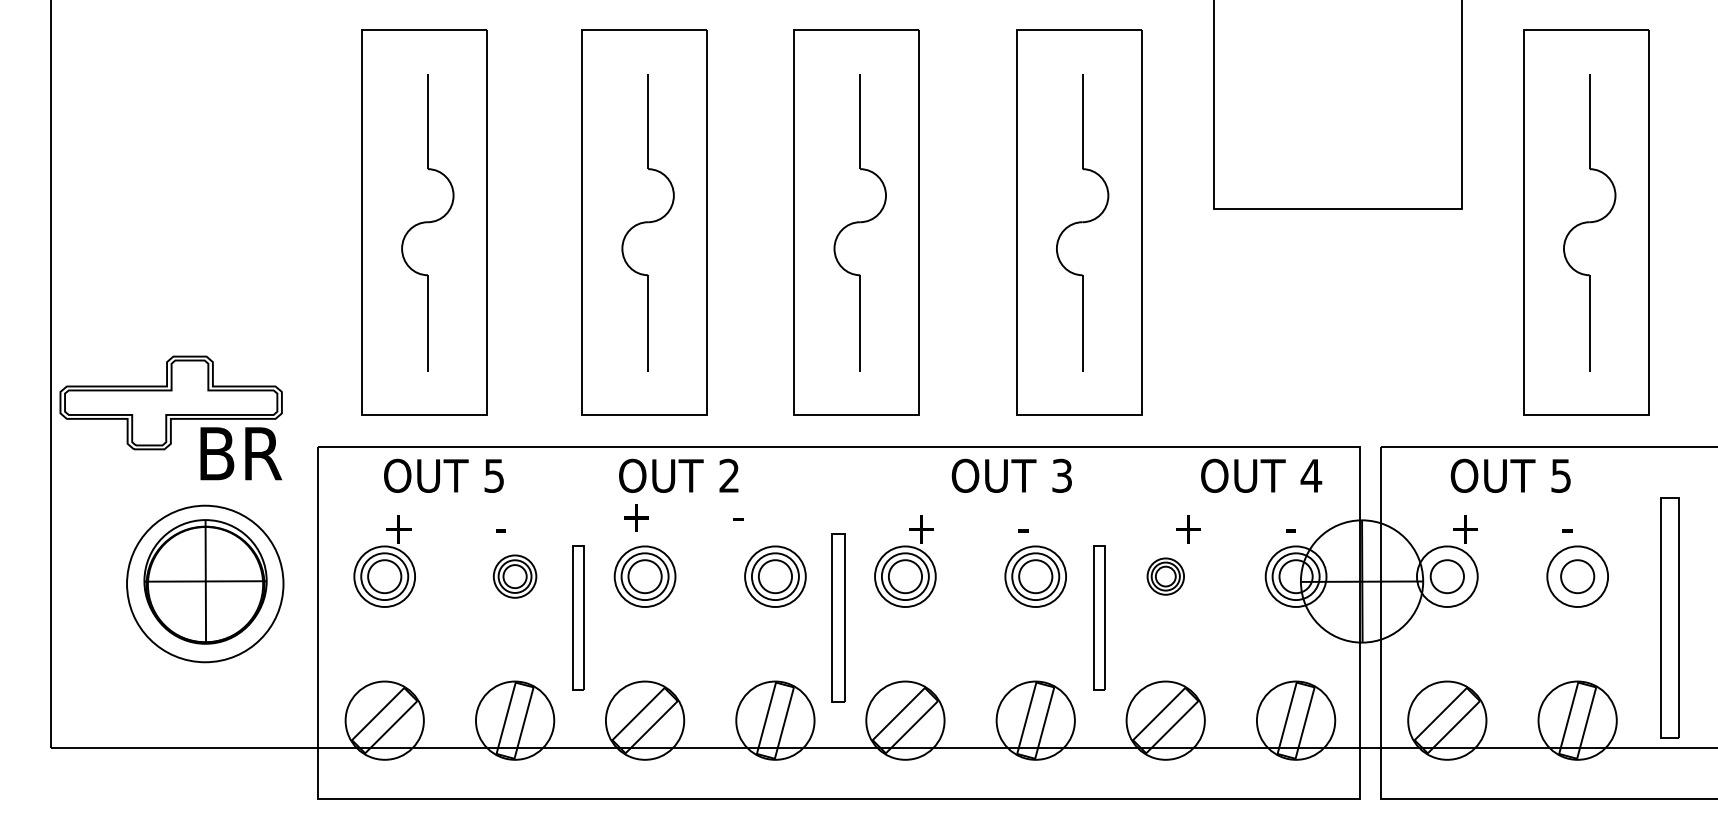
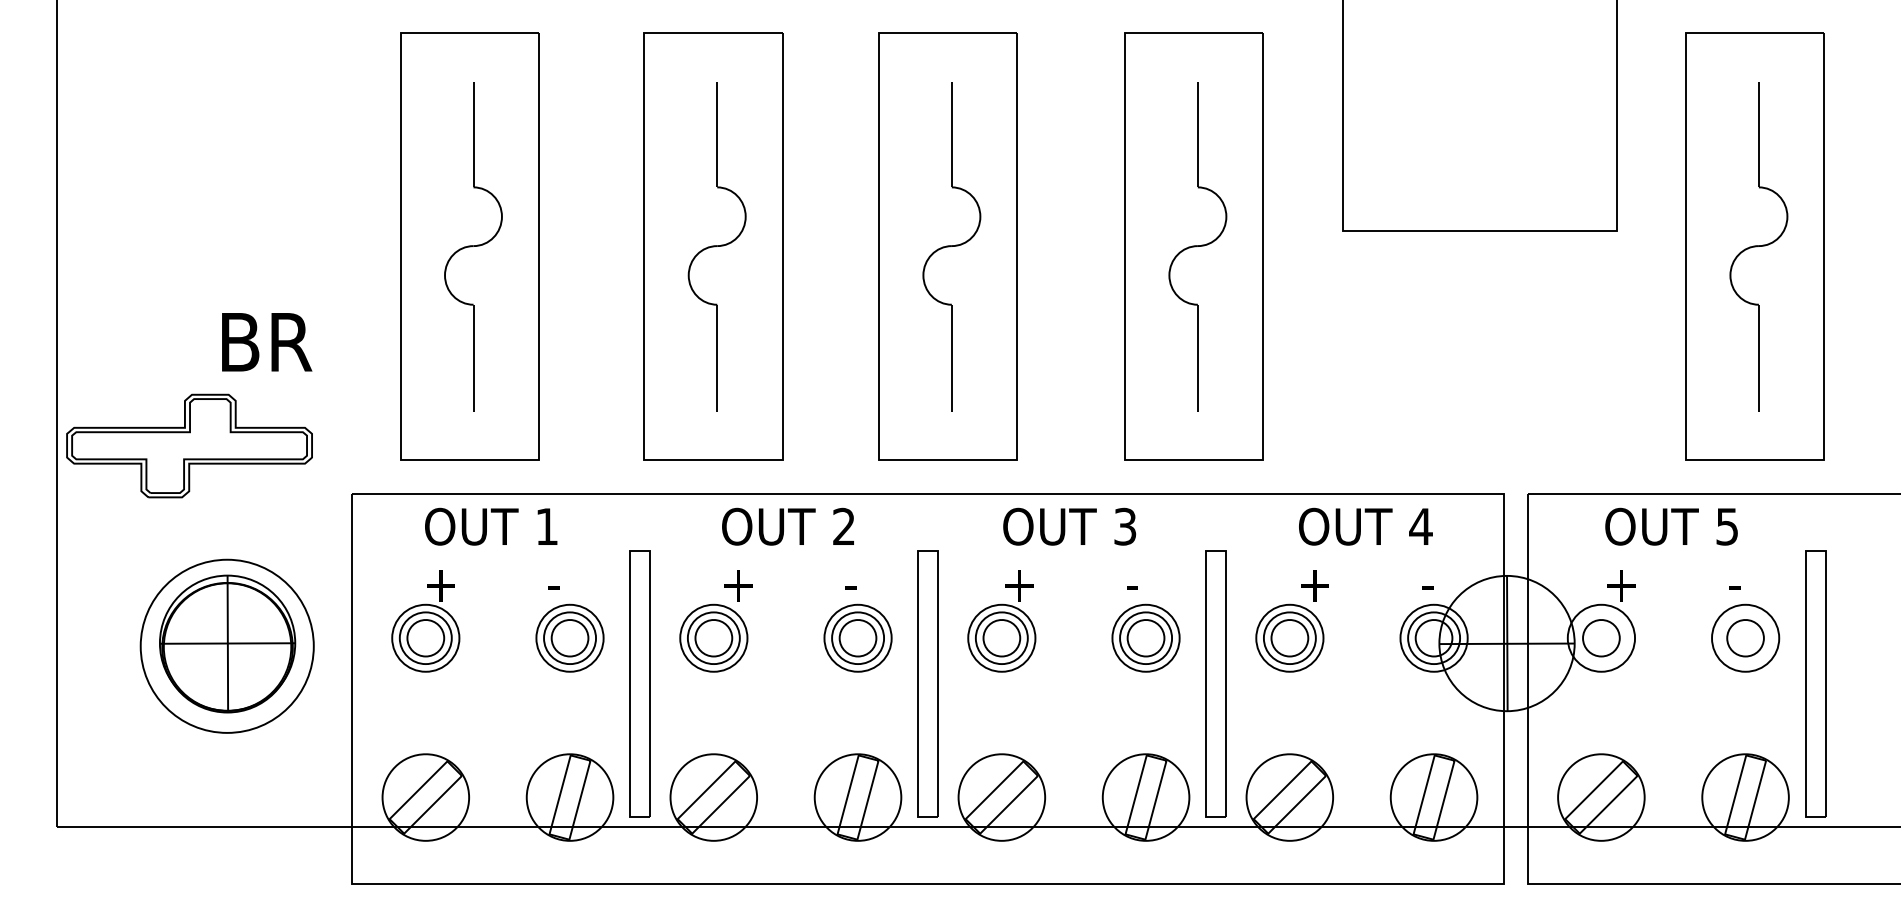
text: (241, 453) -> (267, 342), moved
text: (493, 475) -> (546, 526), 5 -> 1
text: (678, 475) -> (787, 526), moved
text: (1011, 475) -> (1069, 526), moved
text: (1261, 475) -> (1365, 526), moved
text: (683, 517) -> (790, 585), moved
part: (514, 576) -> (569, 637), size x1.43
part: (1165, 576) -> (1289, 637), size x1.67
part: (577, 617) -> (639, 683), size x1.67
part: (838, 617) -> (927, 683), size x1.43
part: (1098, 617) -> (1215, 683), size x1.67
part: (1669, 617) -> (1815, 683), moved

